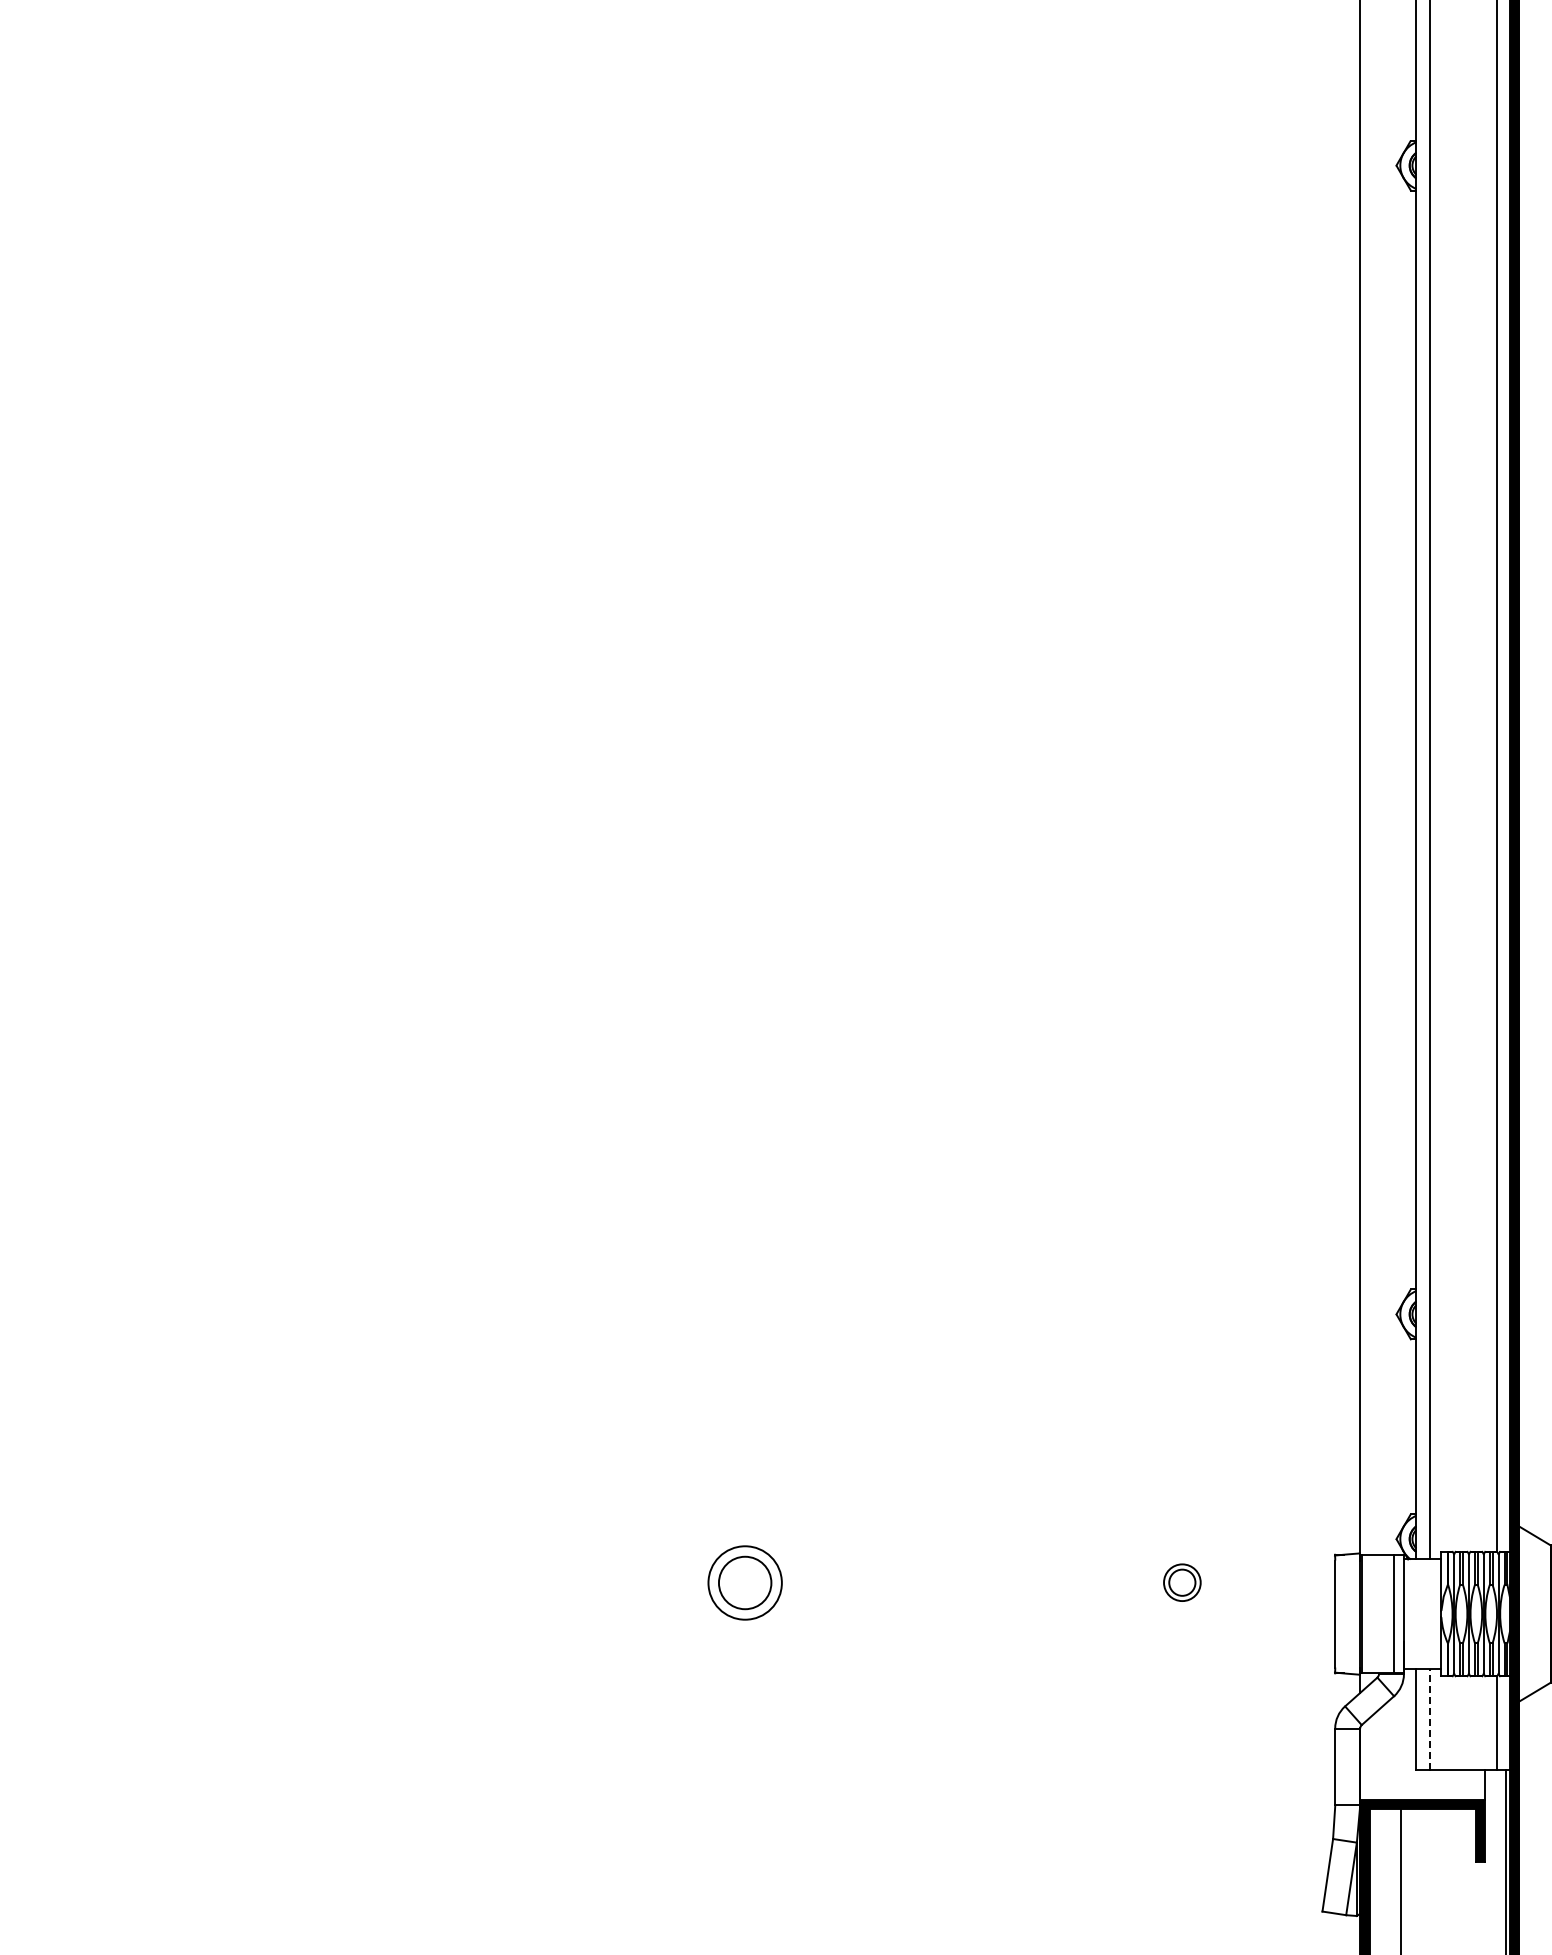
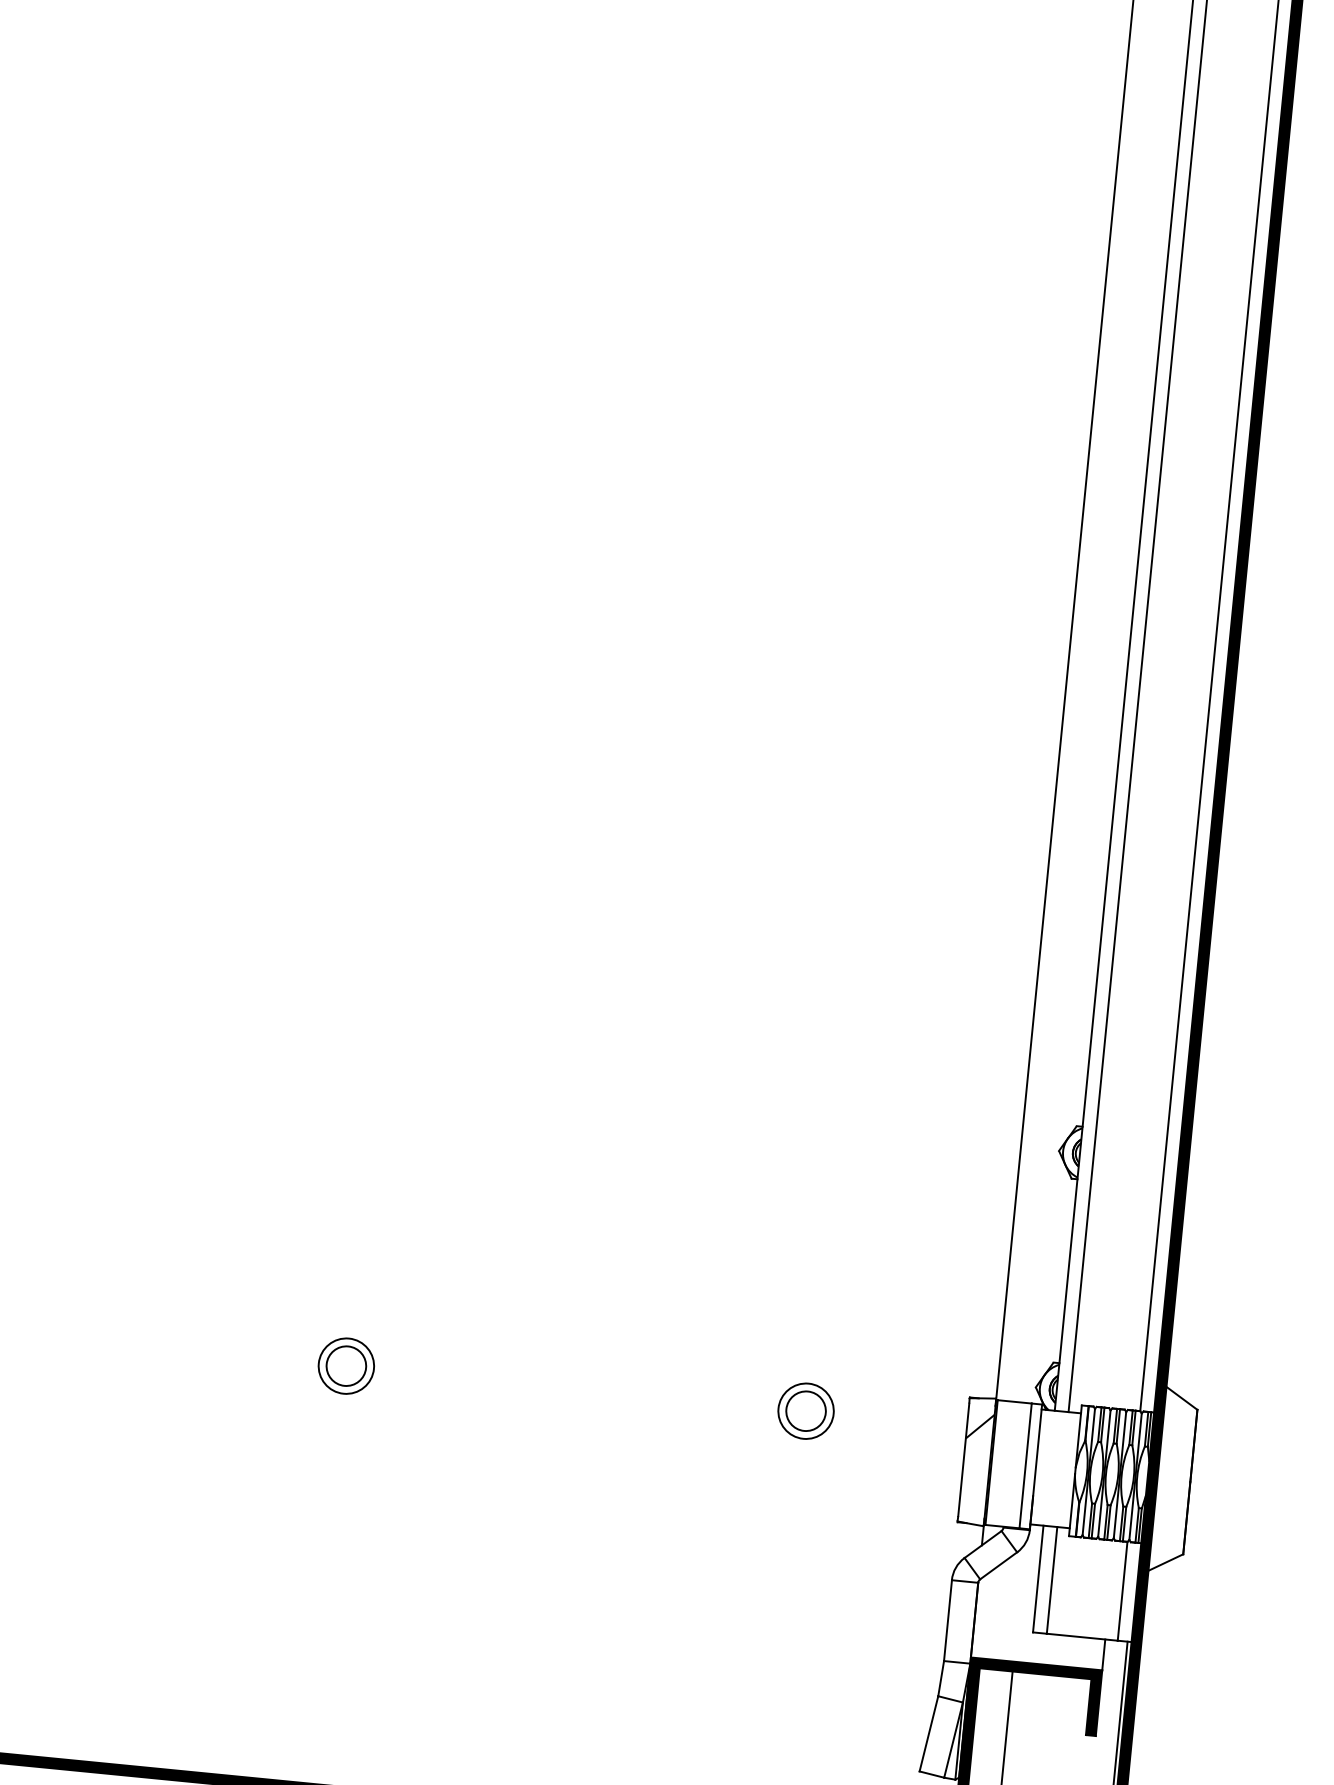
hatch: (1347, 1580) -> (980, 1425), added
part: (745, 1582) -> (346, 1365), size x0.71
part: (1182, 1582) -> (806, 1410), size x1.43
line: (1429, 1719) -> (1052, 1580), dashed -> solid

